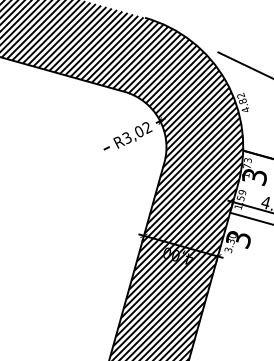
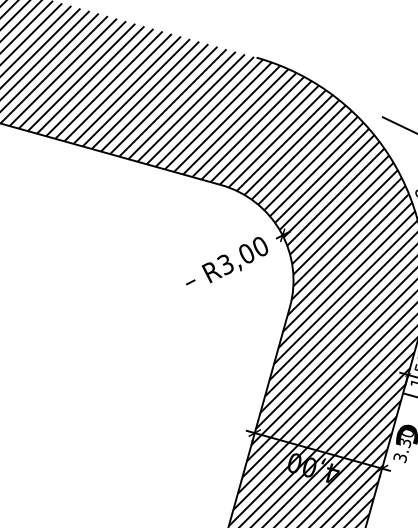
text: (147, 128) -> (260, 248), R3,02 -> R3,00

